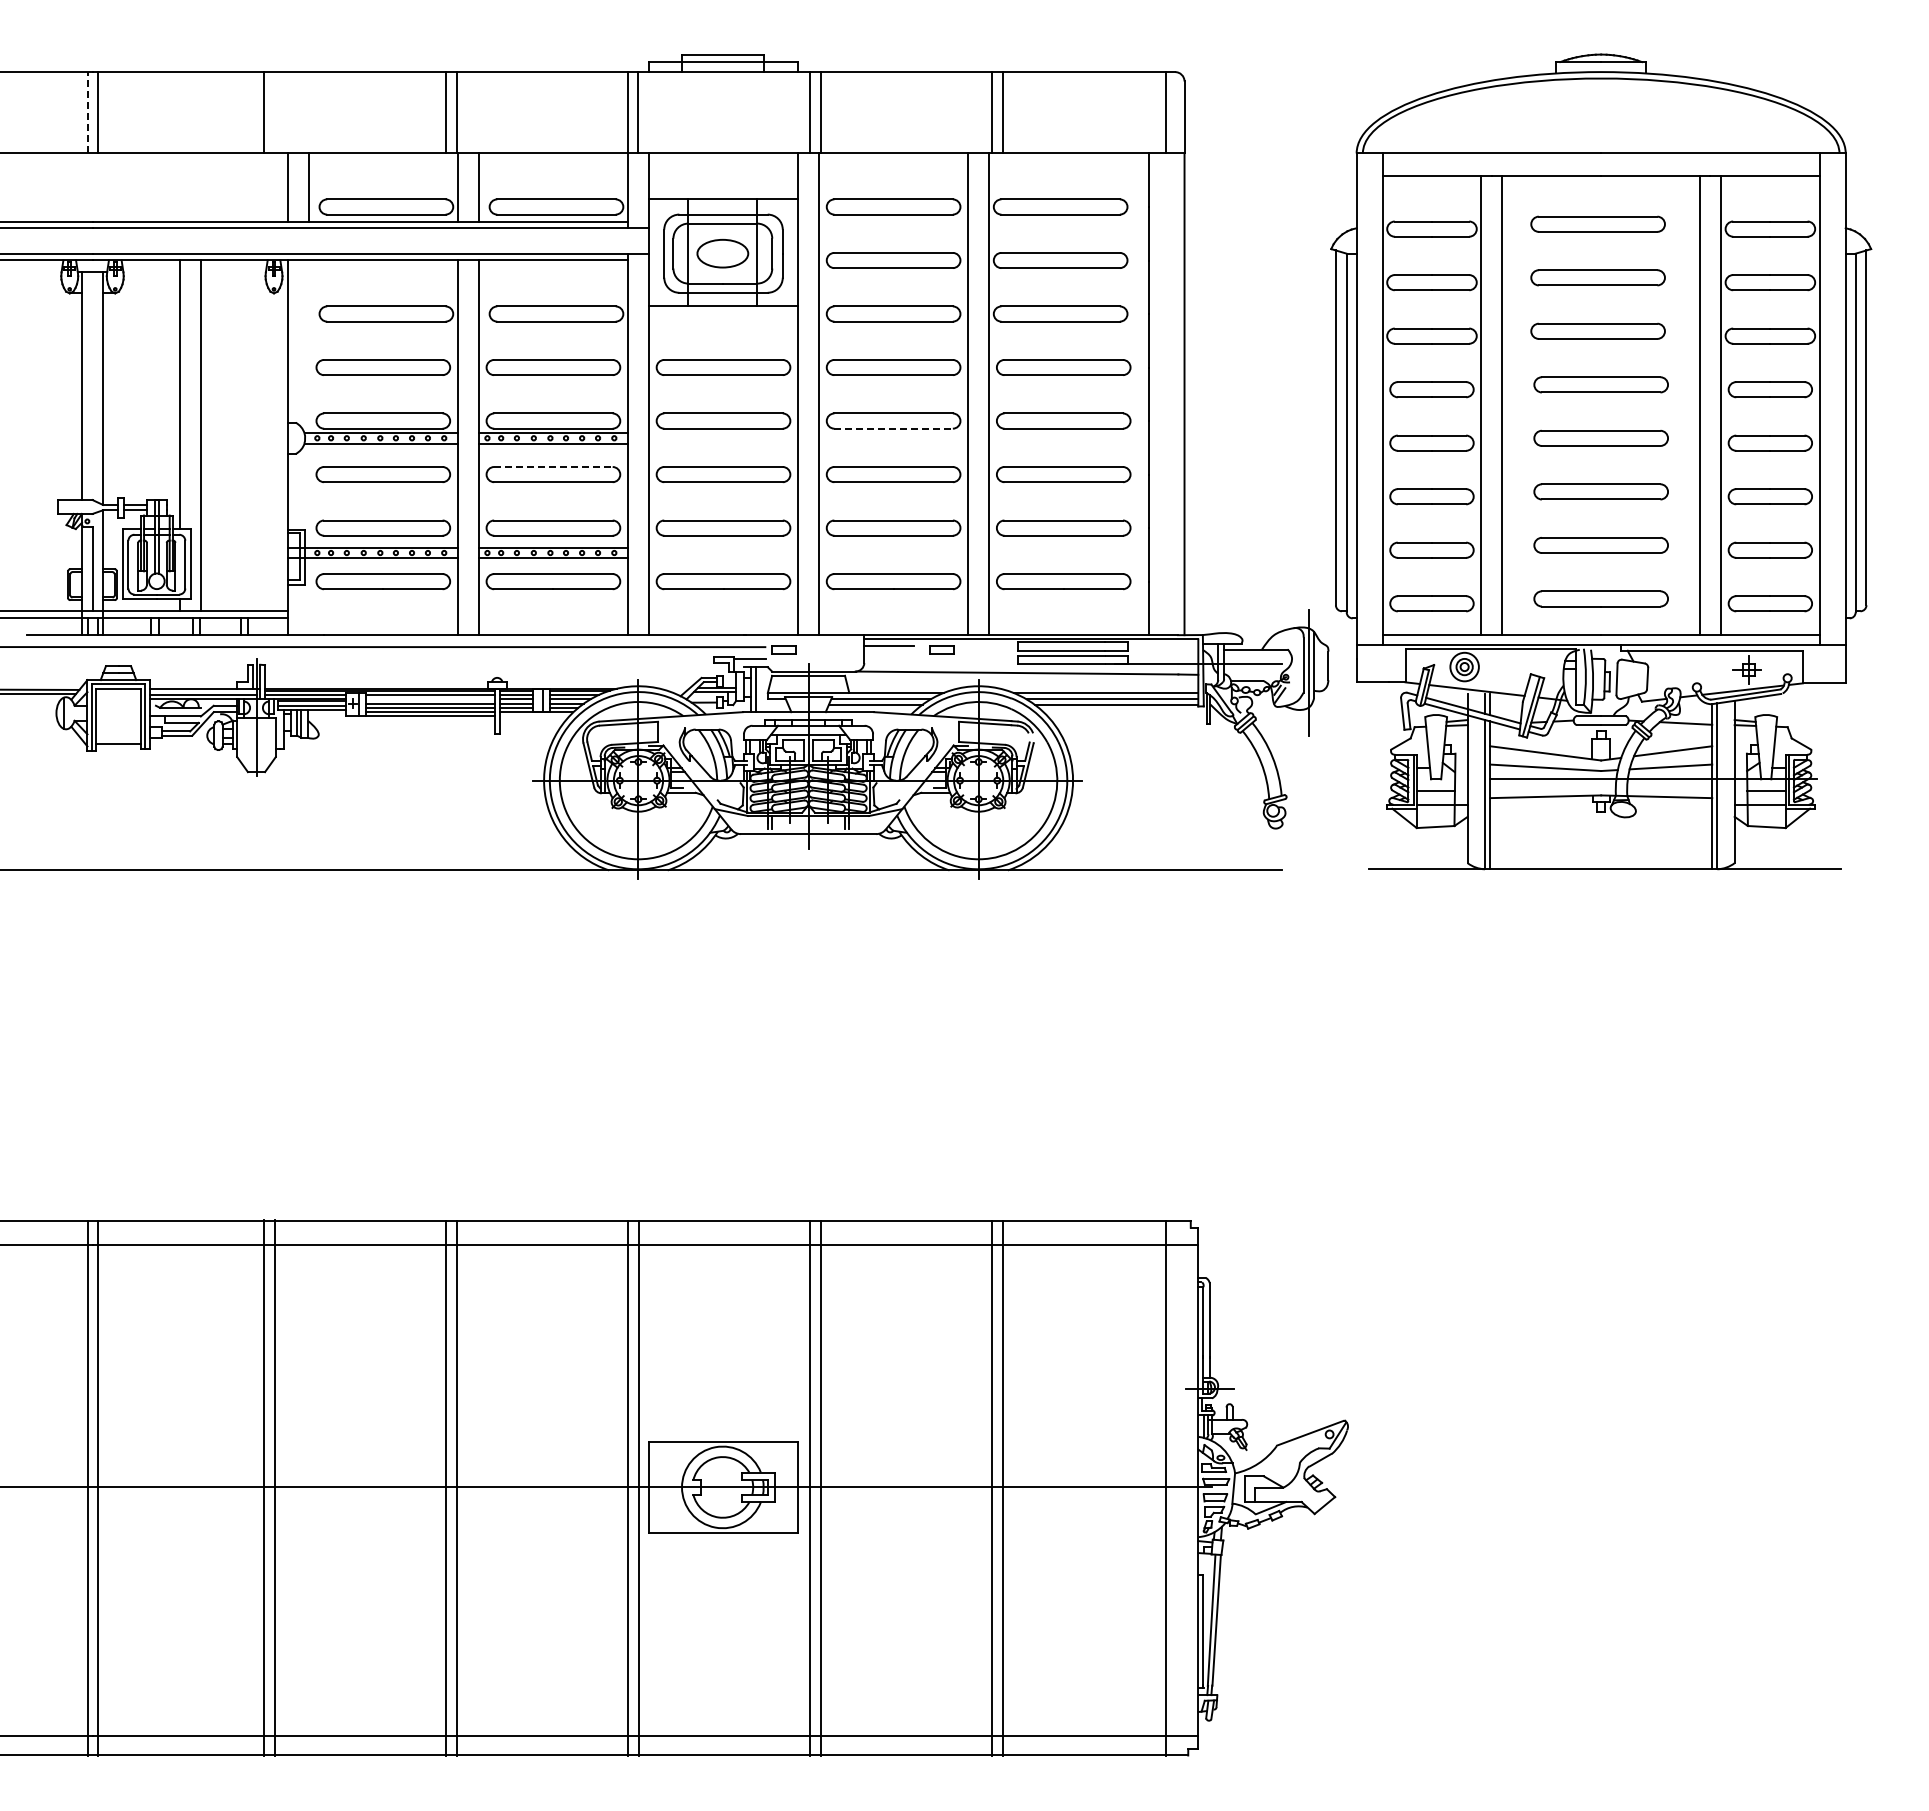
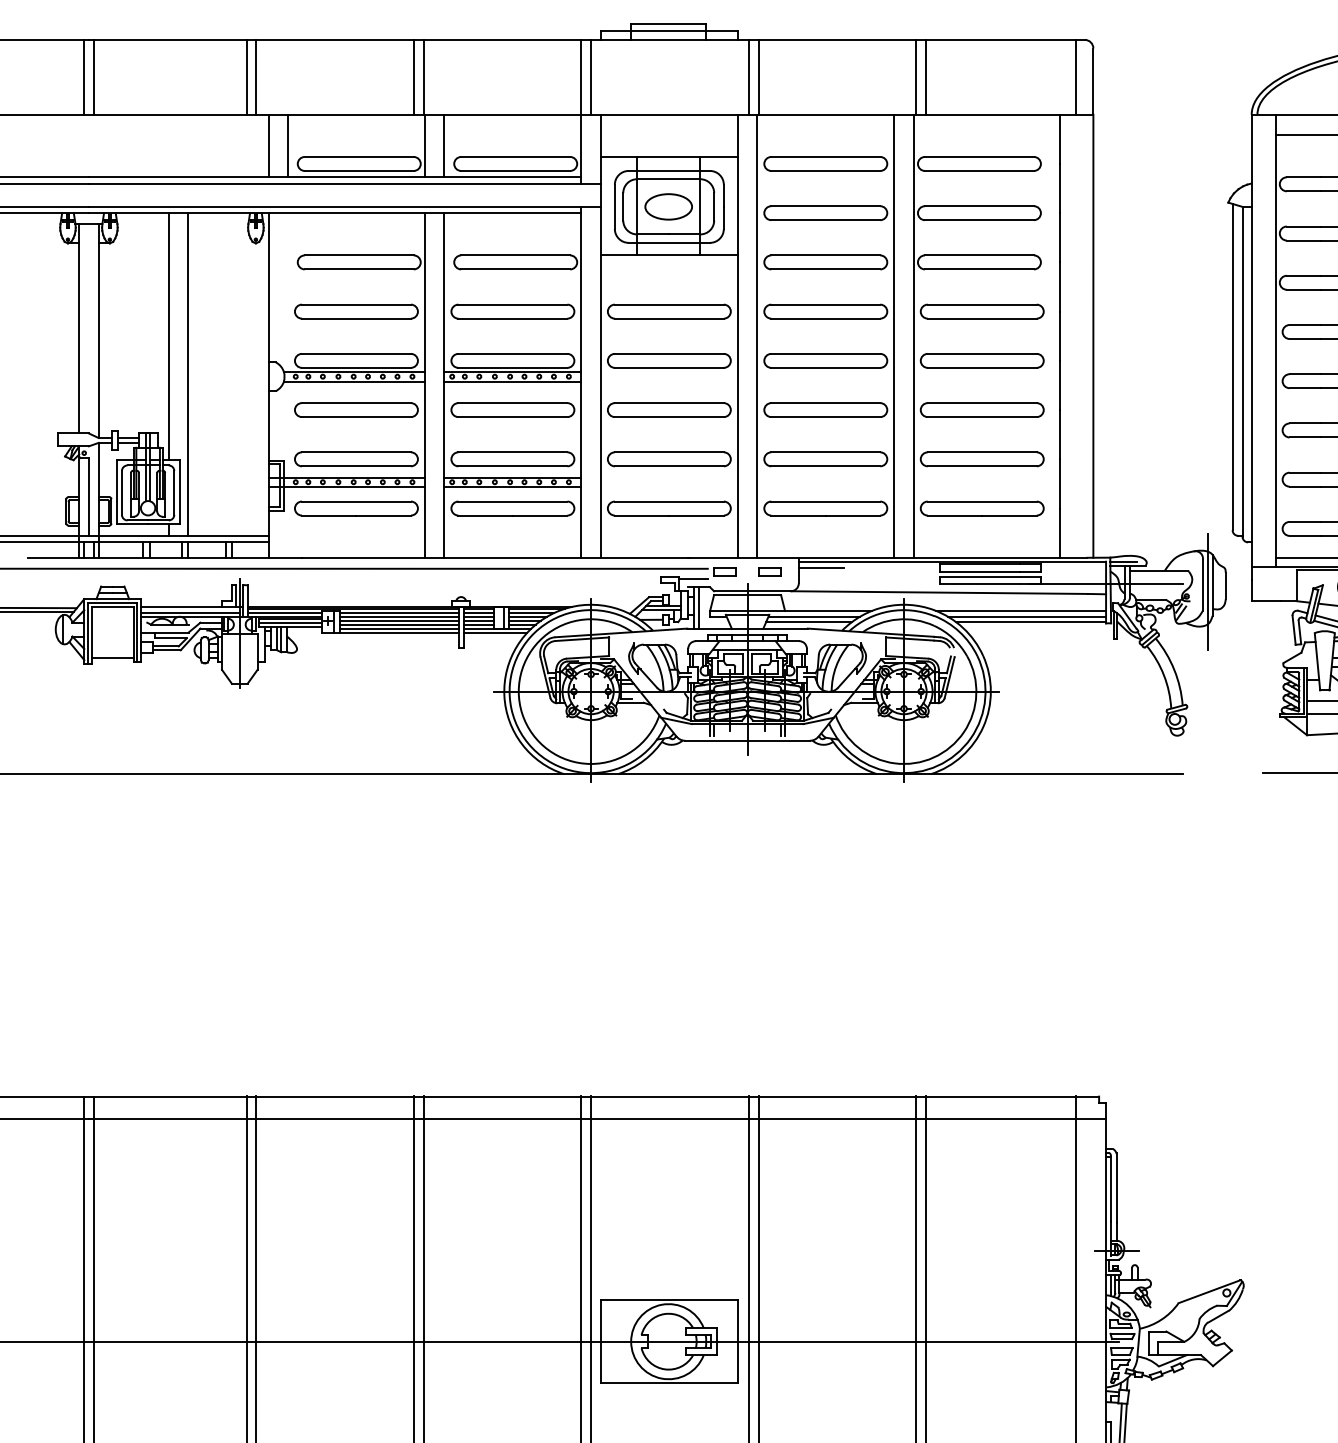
line: (87, 112) -> (84, 77), dashed -> solid
line: (274, 112) -> (256, 77), added
line: (894, 428) -> (826, 367), dashed -> solid
line: (553, 467) -> (512, 403), dashed -> solid
line: (1216, 639) -> (1122, 561), added
part: (941, 649) -> (769, 570), moved
line: (430, 699) -> (399, 616), added
line: (534, 716) -> (495, 632), added

